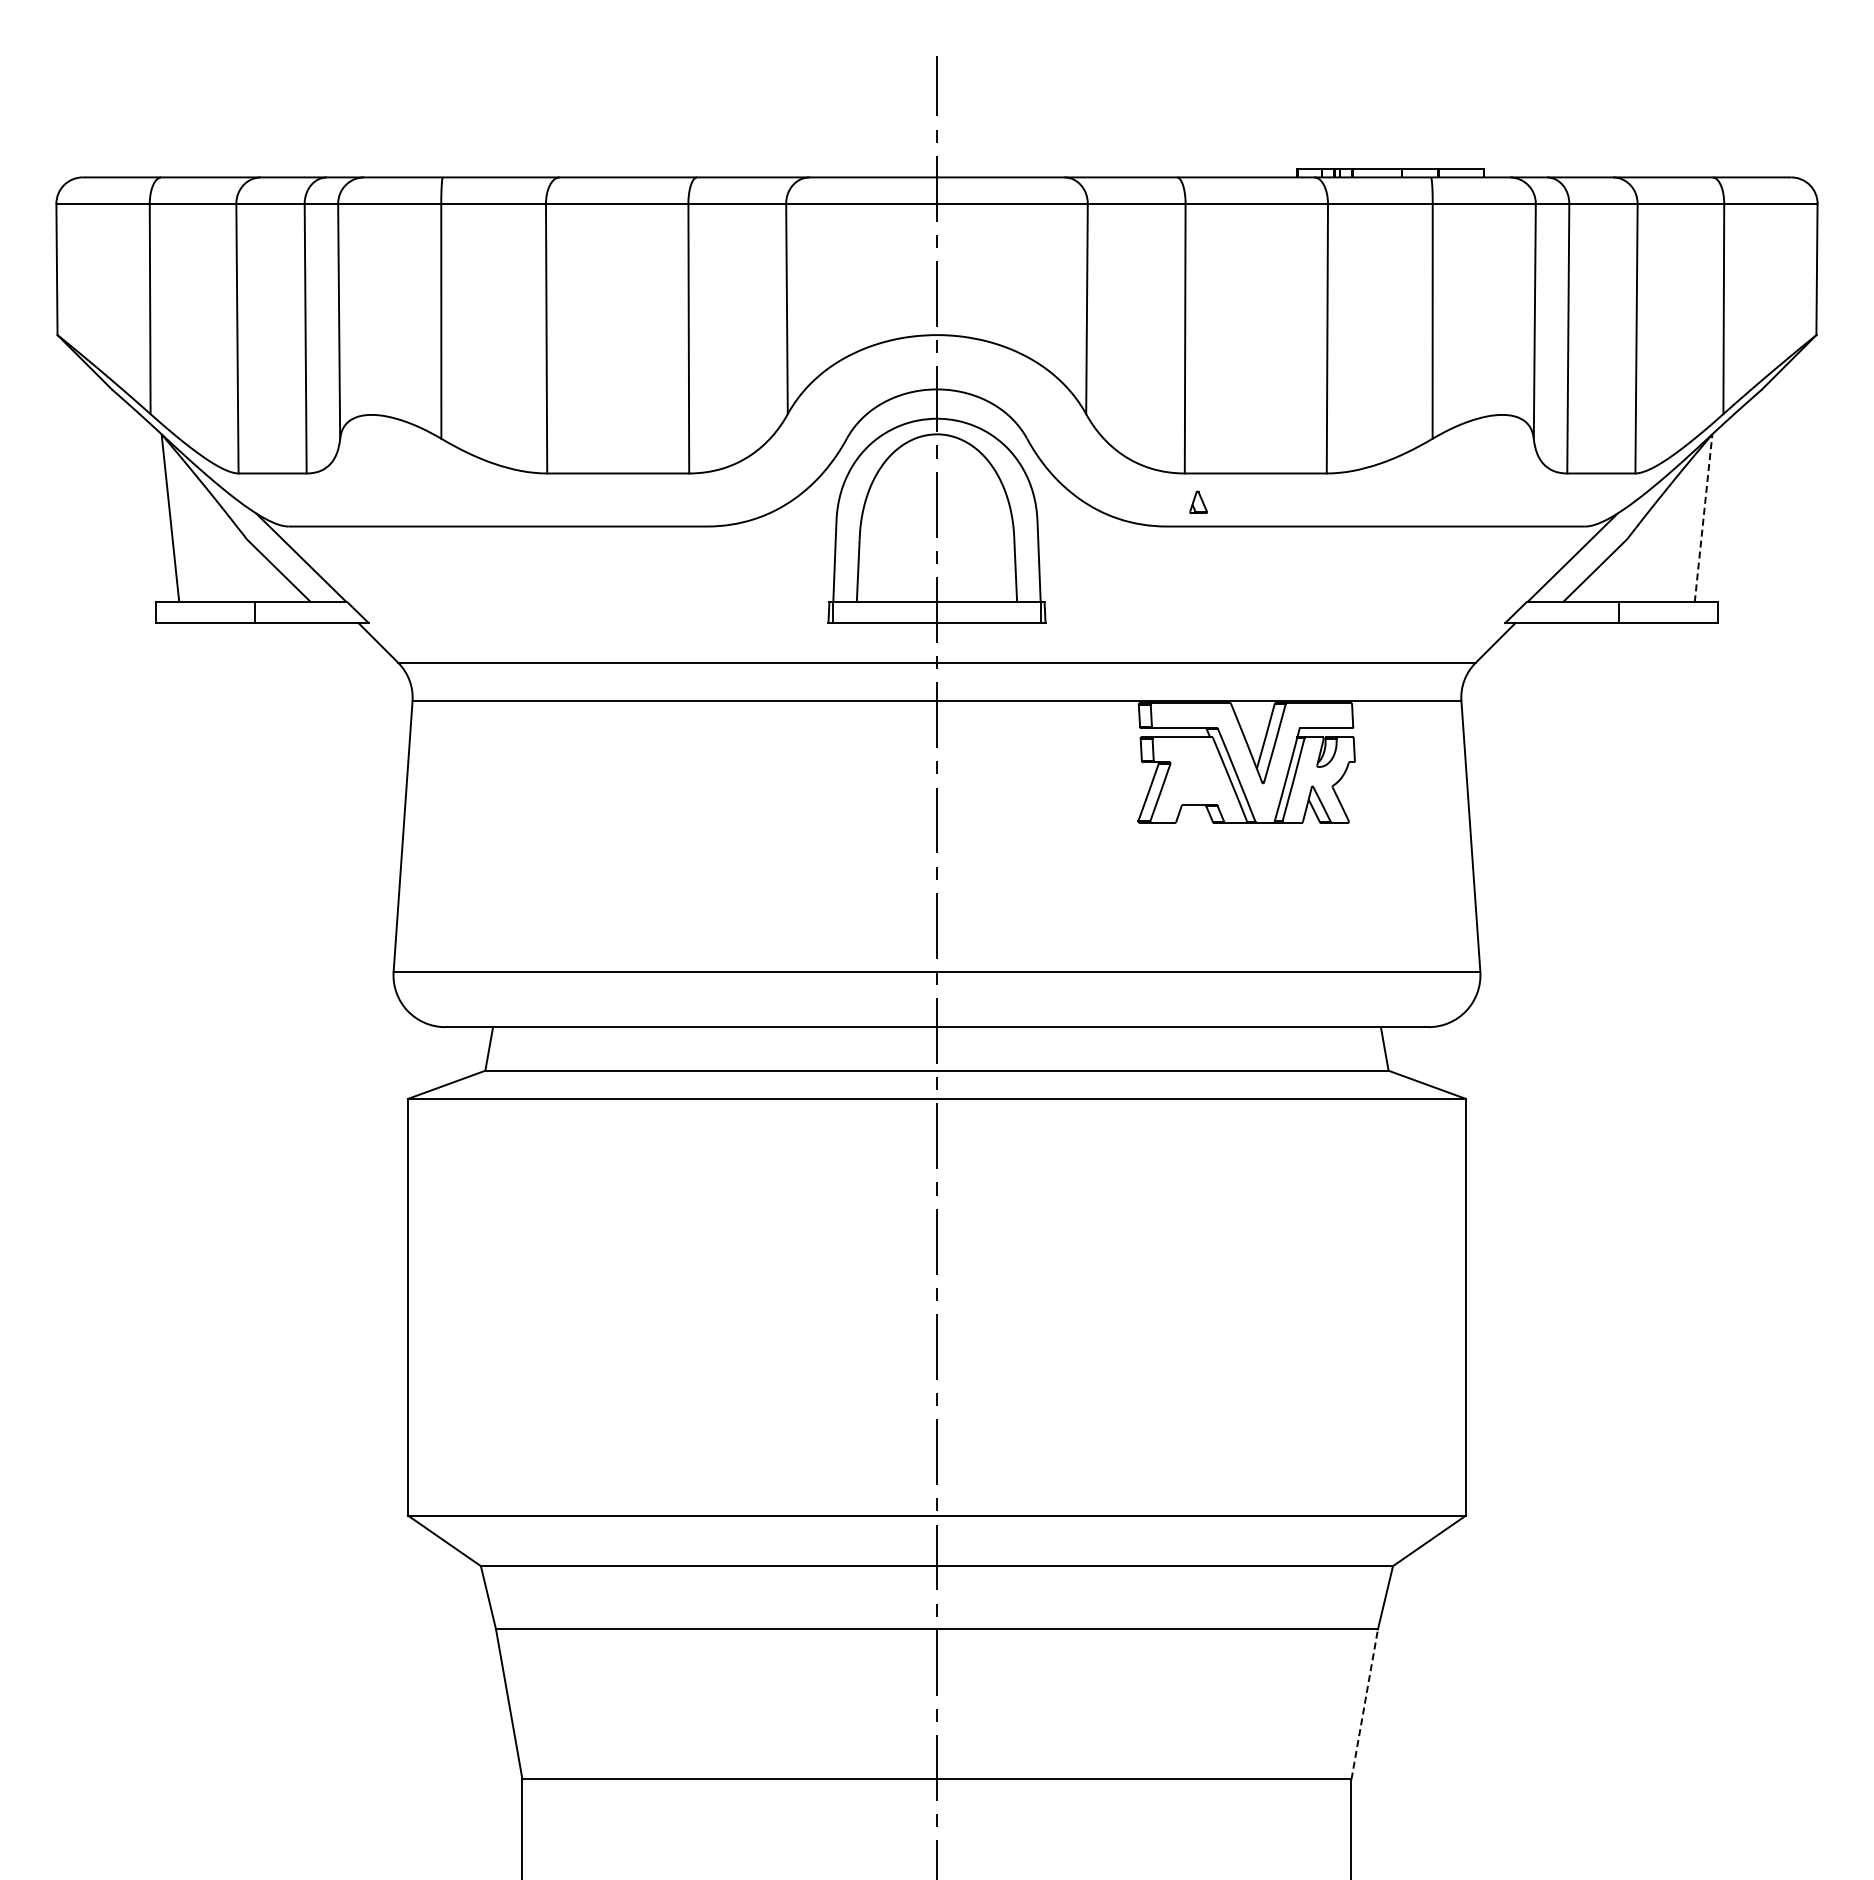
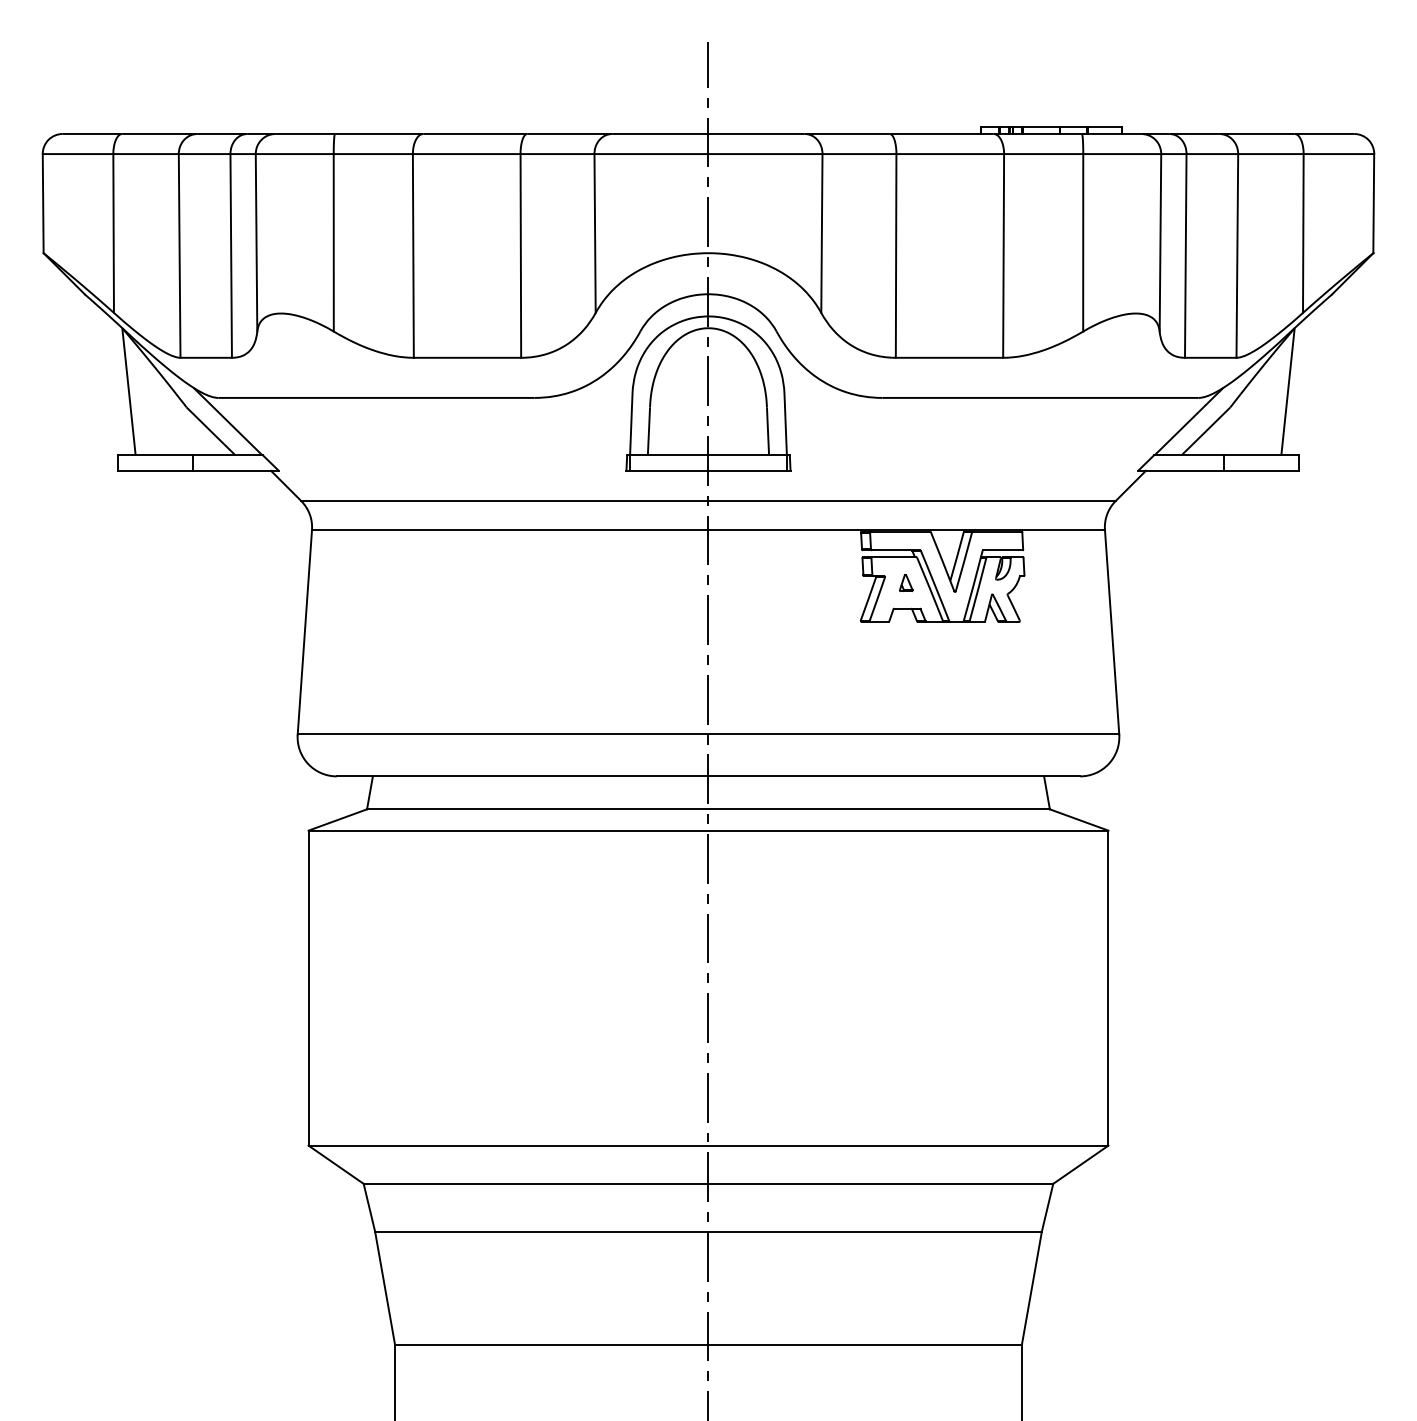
part: (1198, 502) -> (906, 583), moved
line: (1703, 517) -> (1287, 391), dashed -> solid
line: (1364, 1703) -> (1031, 1287), dashed -> solid

